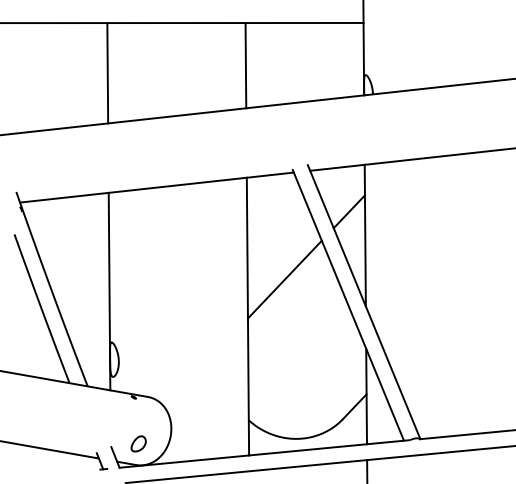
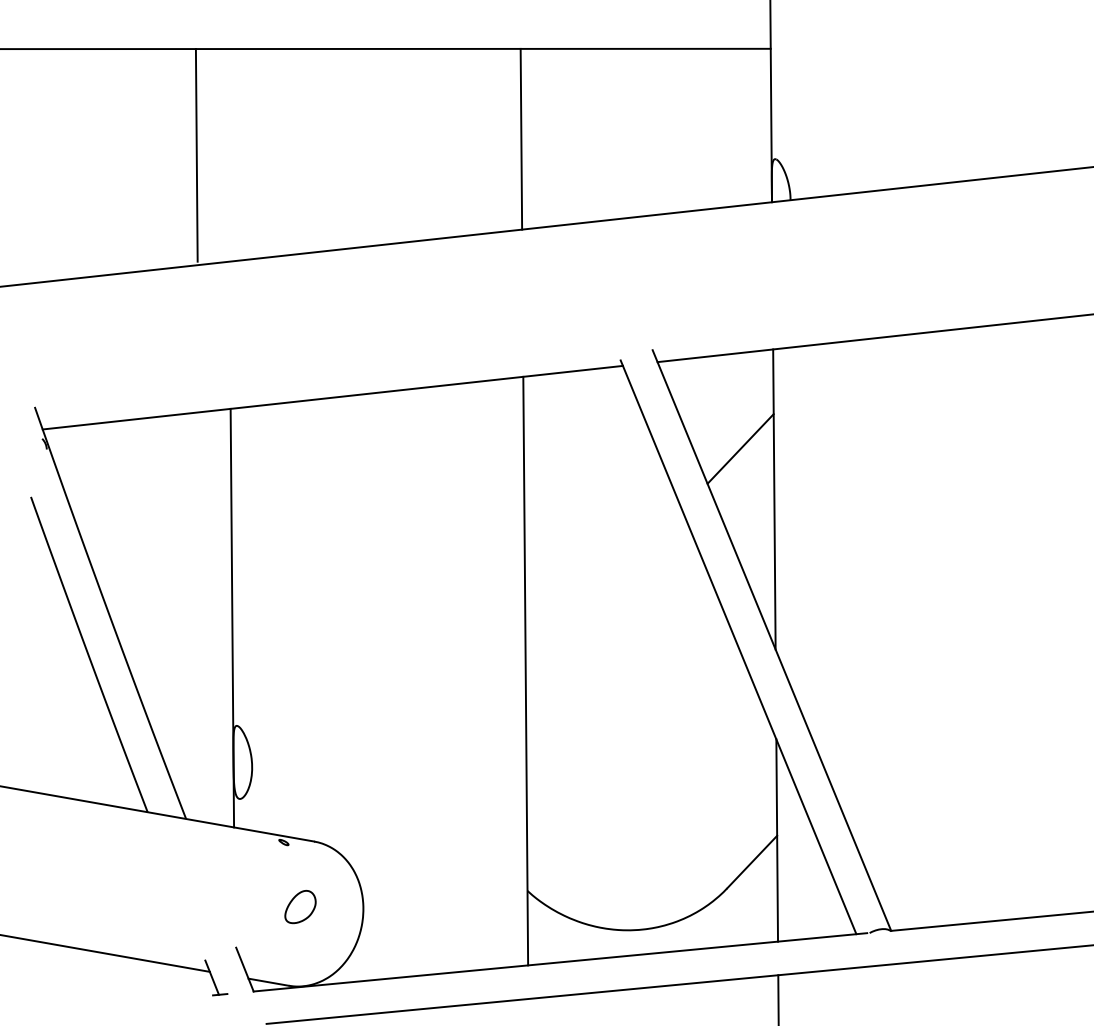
line: (107, 73) -> (196, 155), moved
line: (284, 279) -> (603, 592), removed
part: (138, 443) -> (300, 906), moved

